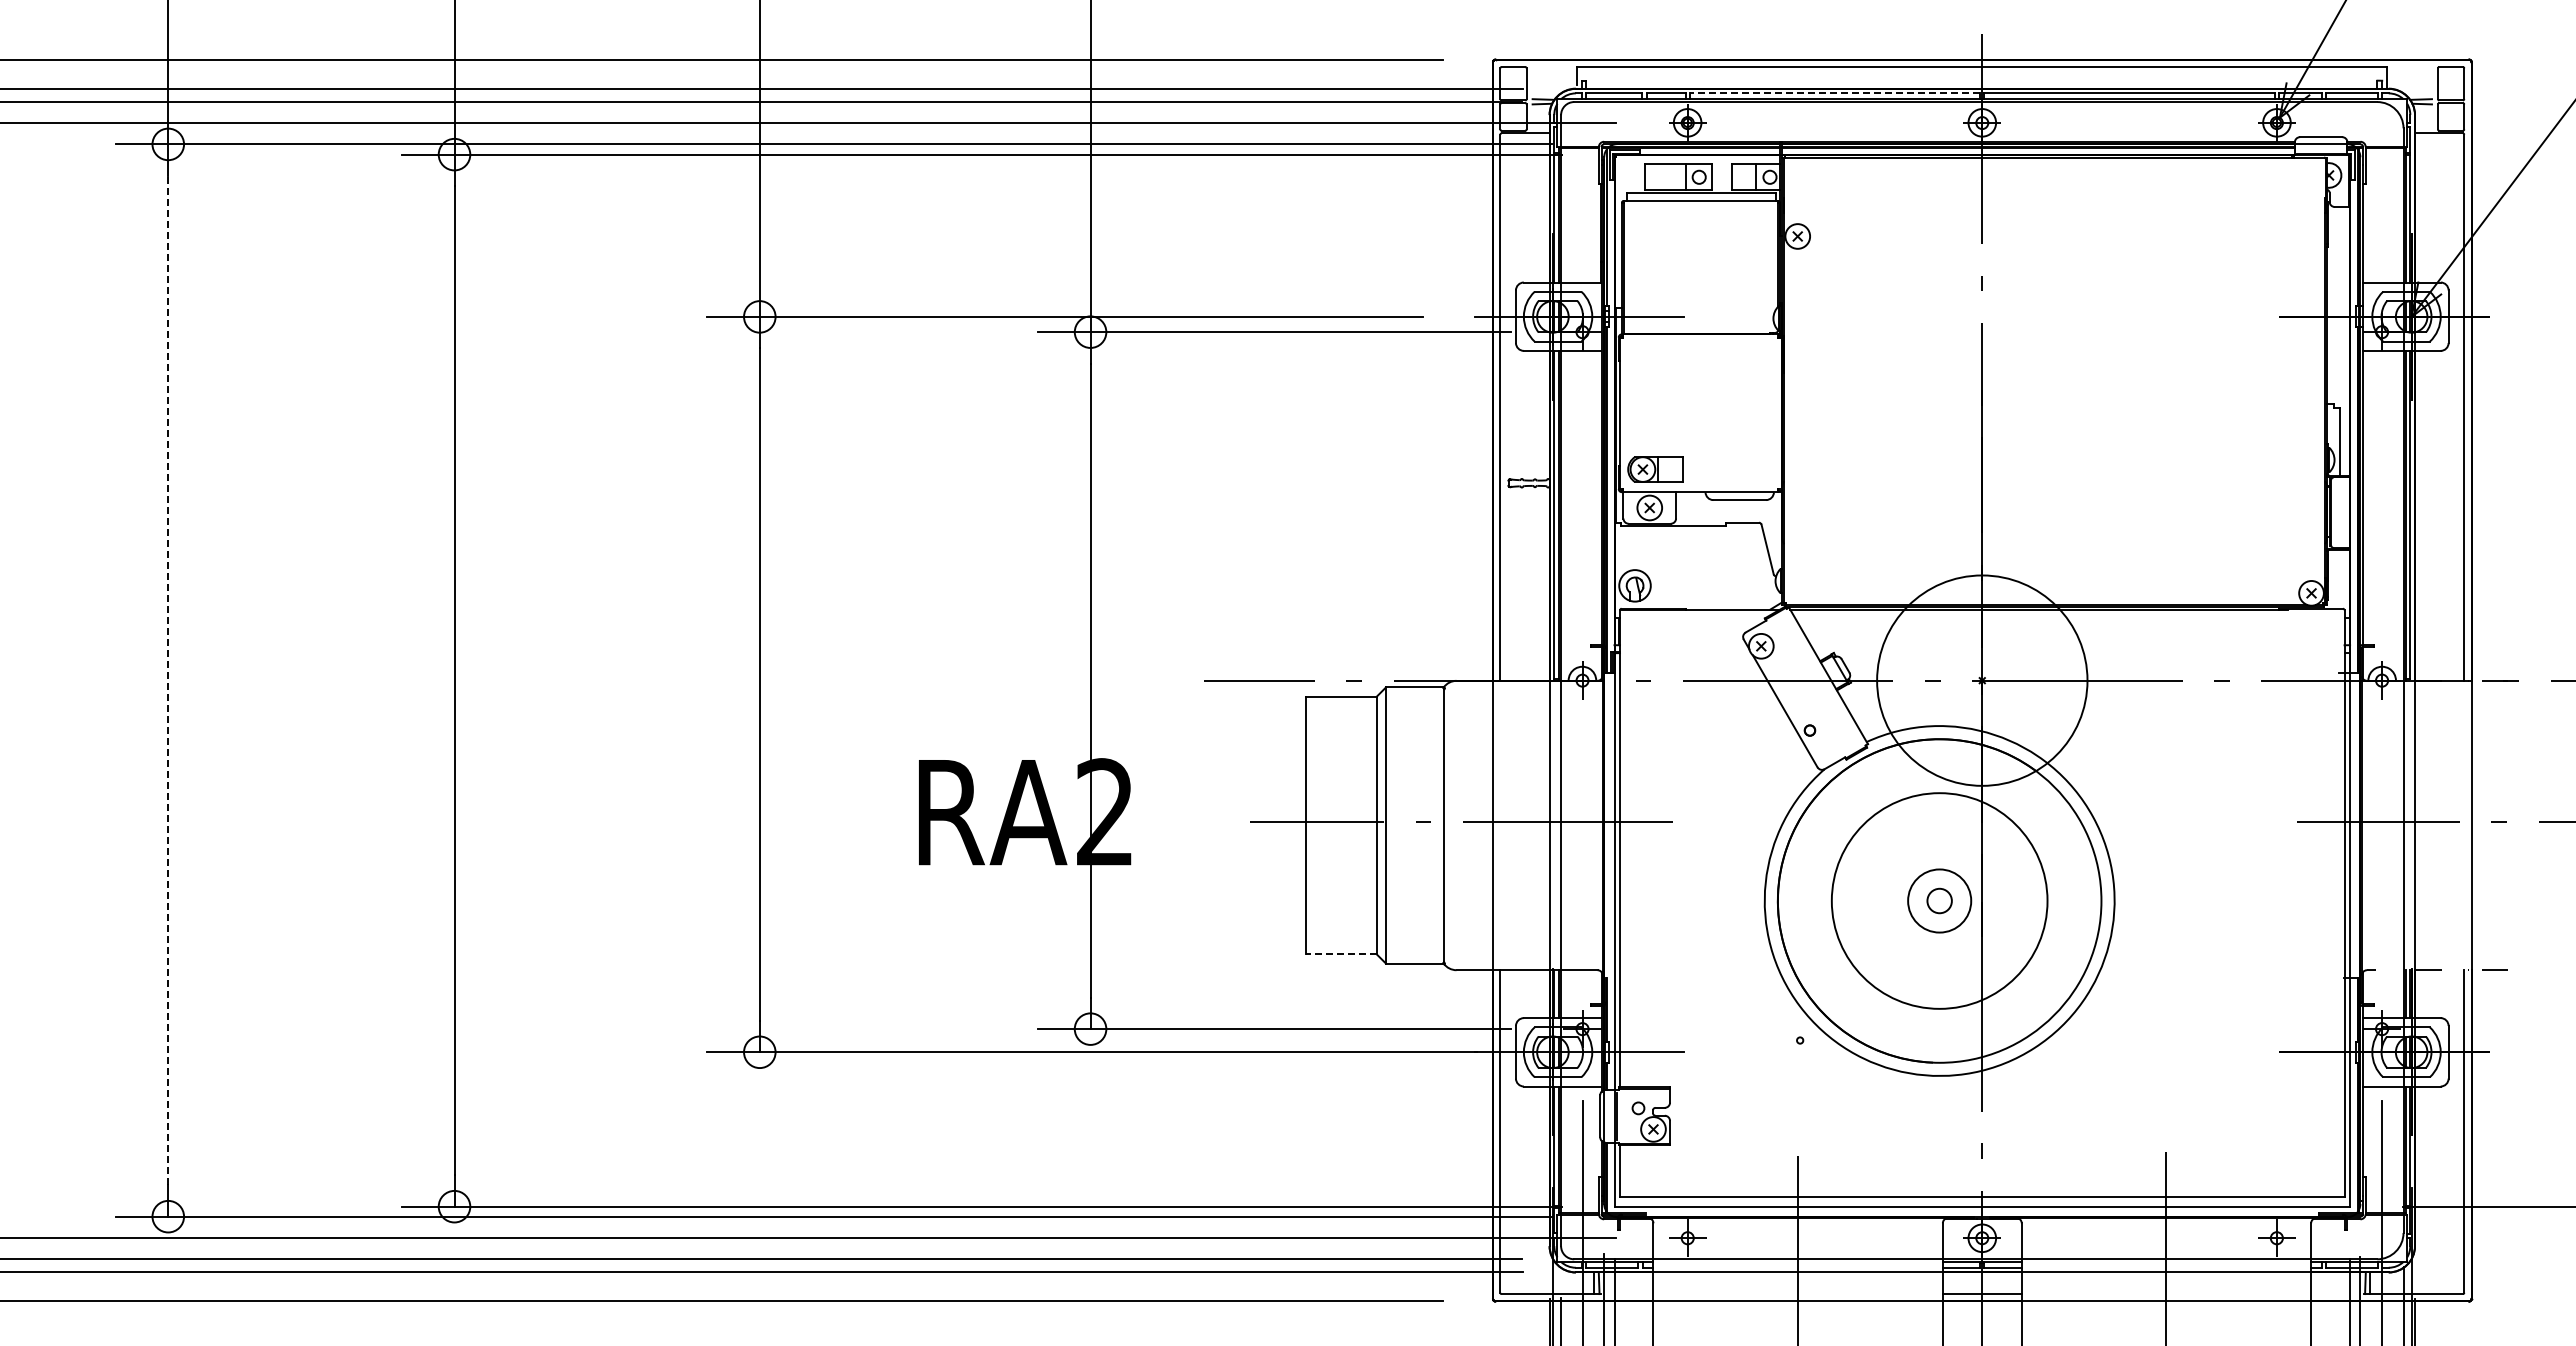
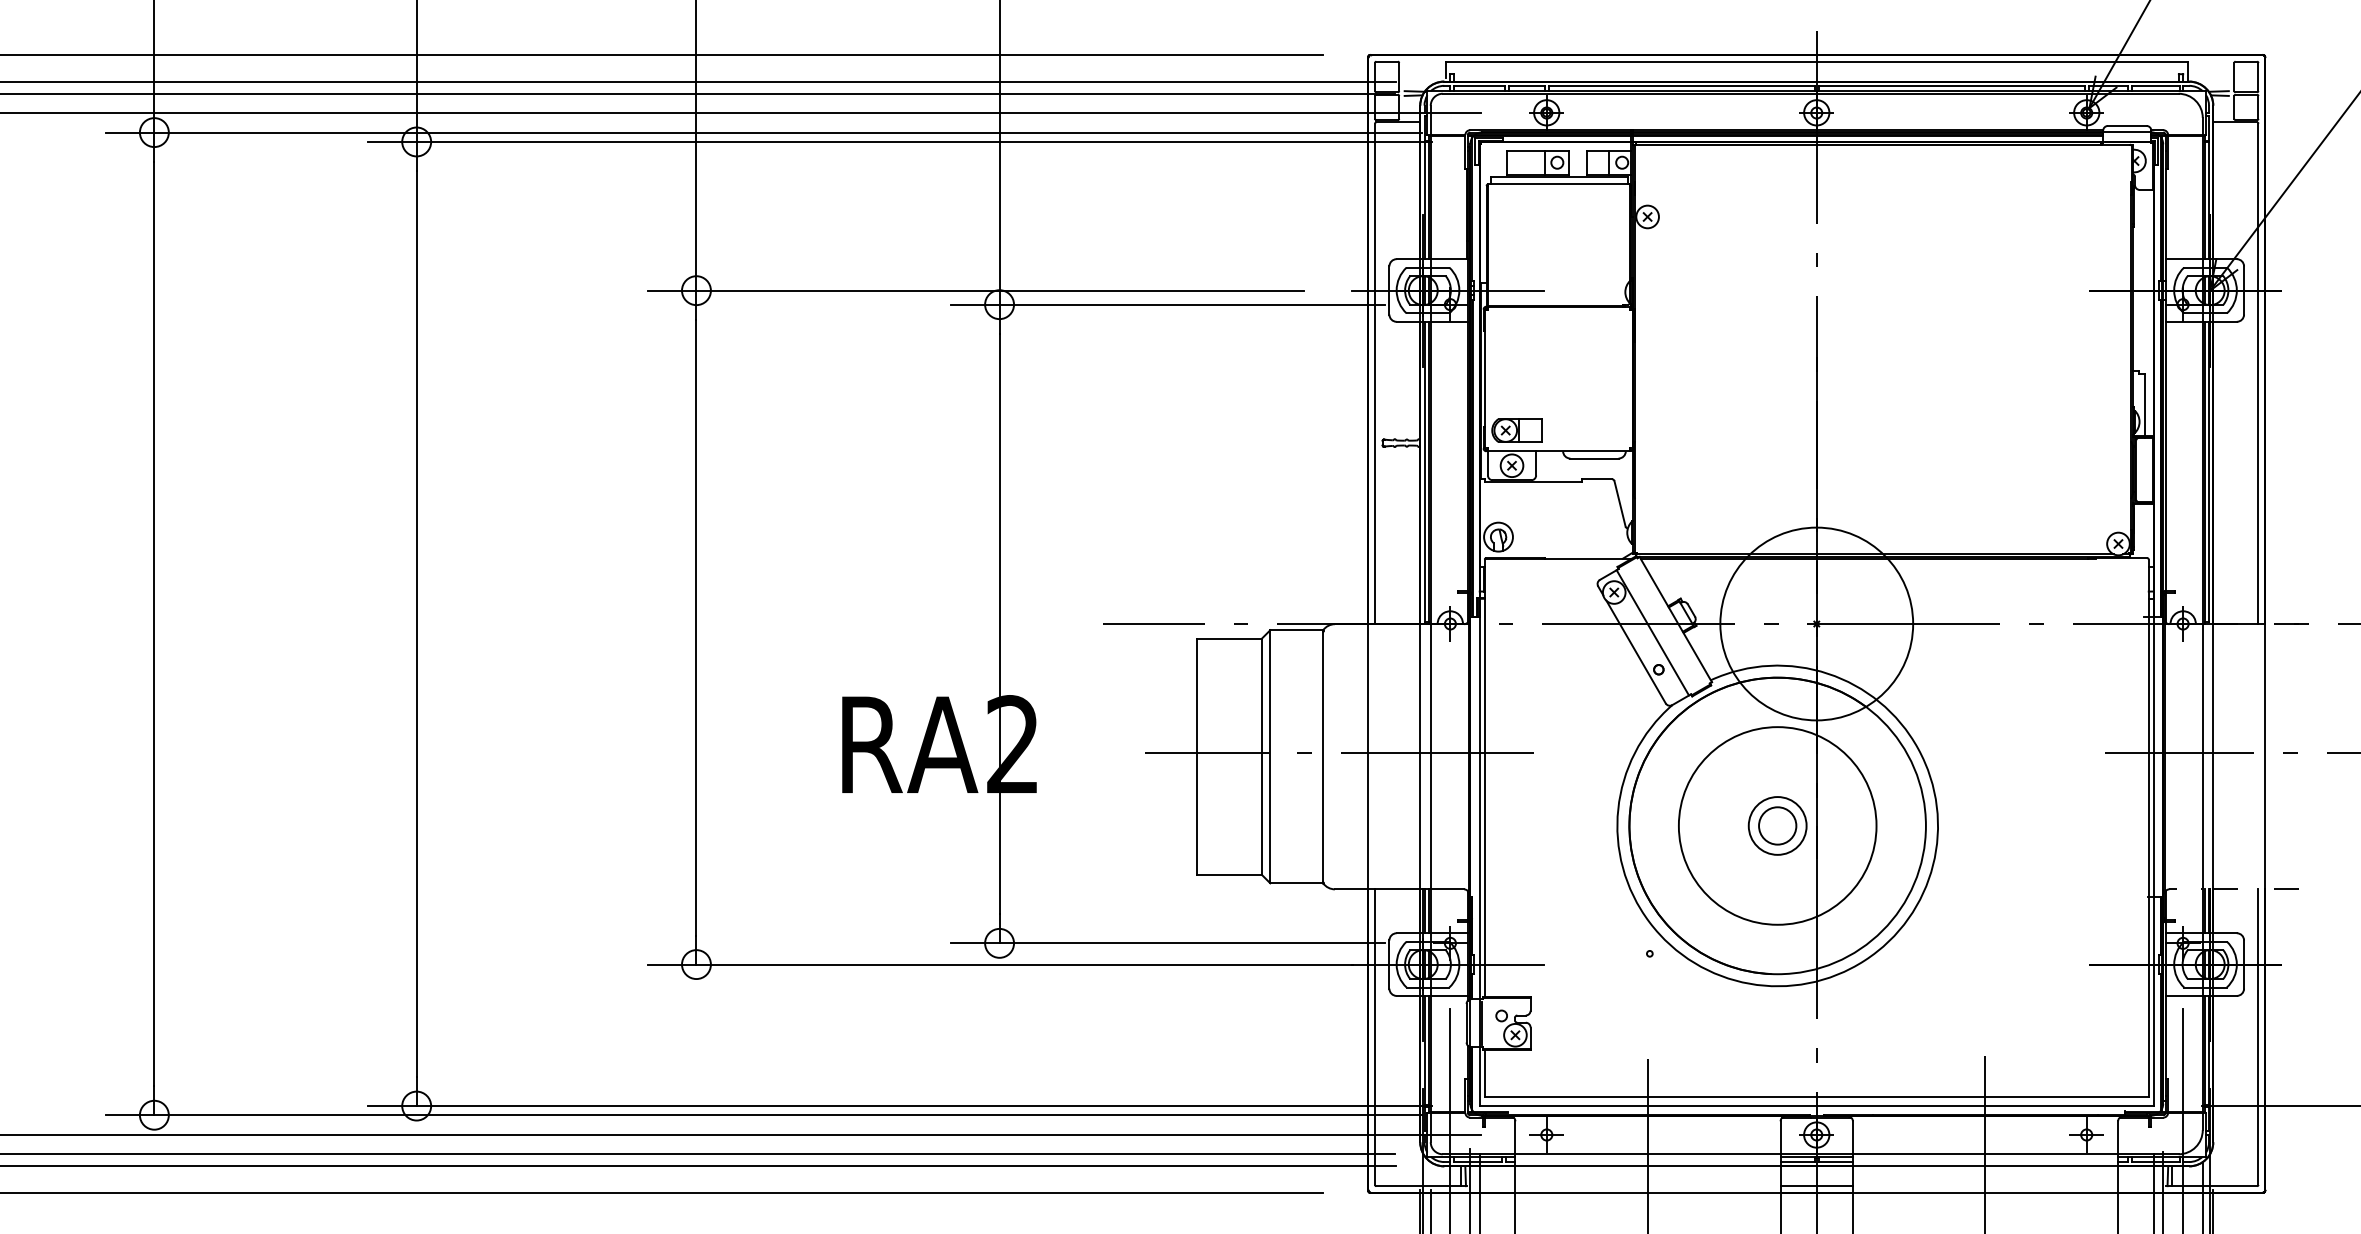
line: (1834, 93) -> (1681, 85), dashed -> solid
line: (168, 680) -> (154, 623), dashed -> solid
line: (1802, 689) -> (1651, 632), added
circle: (1939, 900) -> (1777, 825), size x1.67
line: (1341, 954) -> (1229, 874), dashed -> solid

